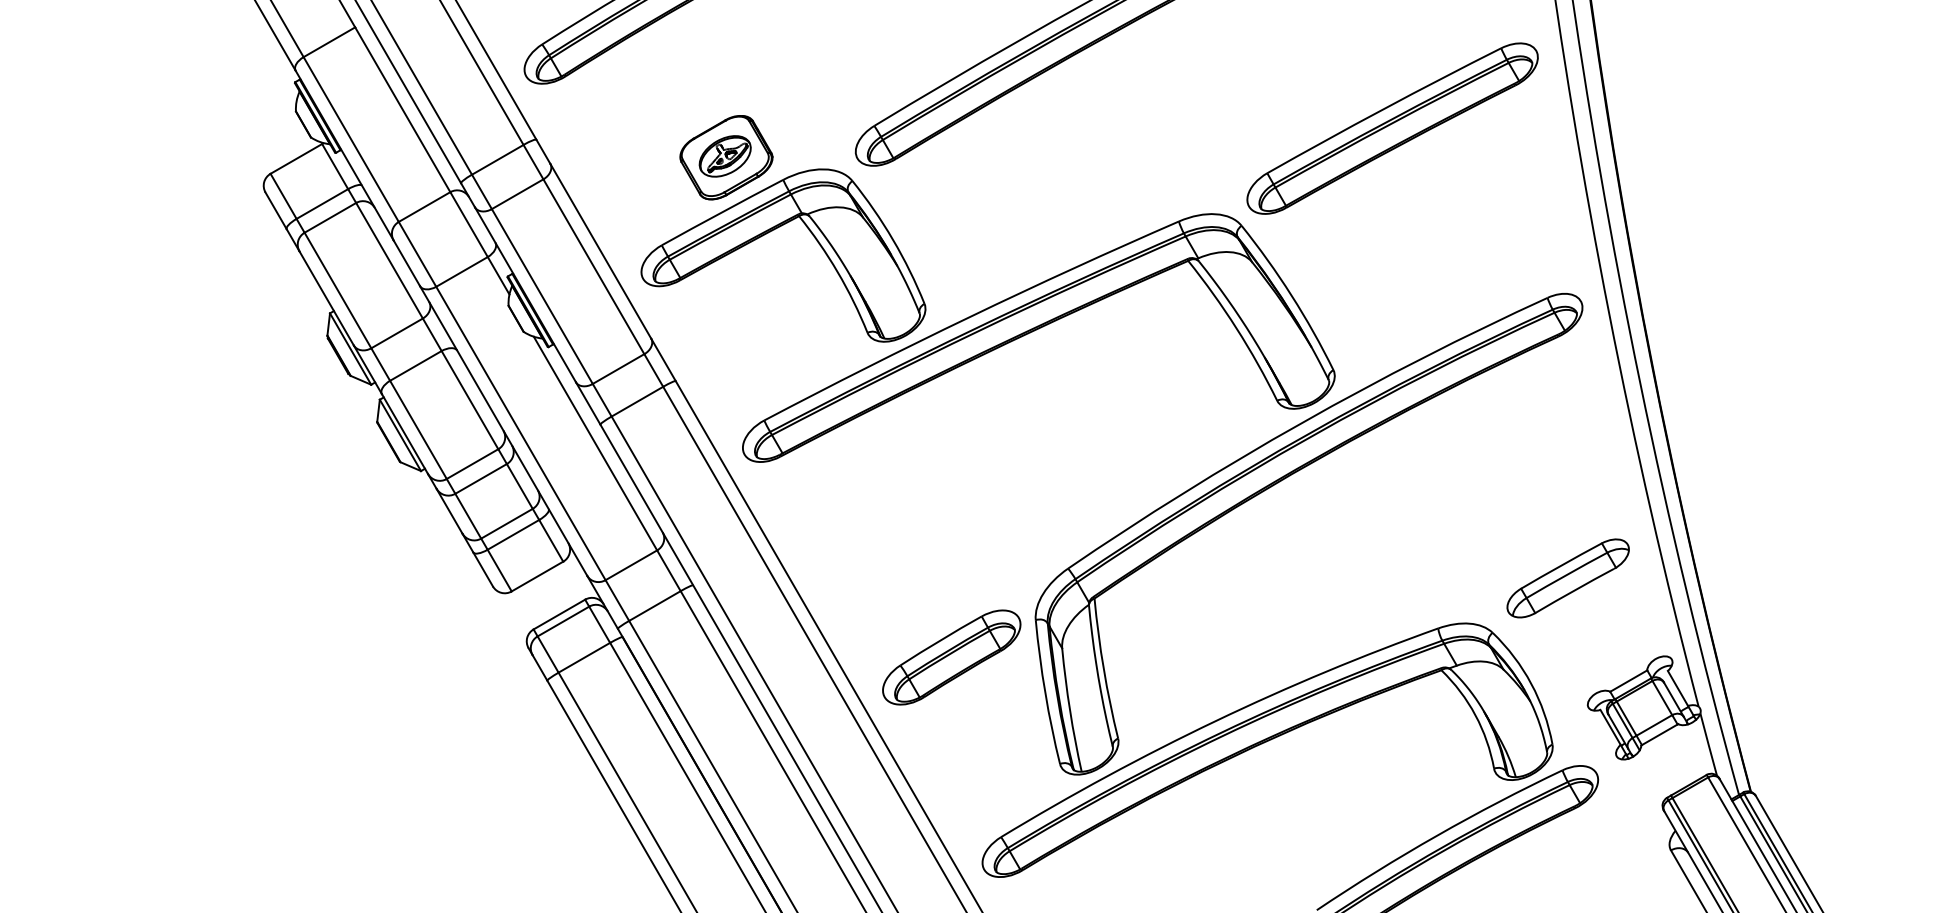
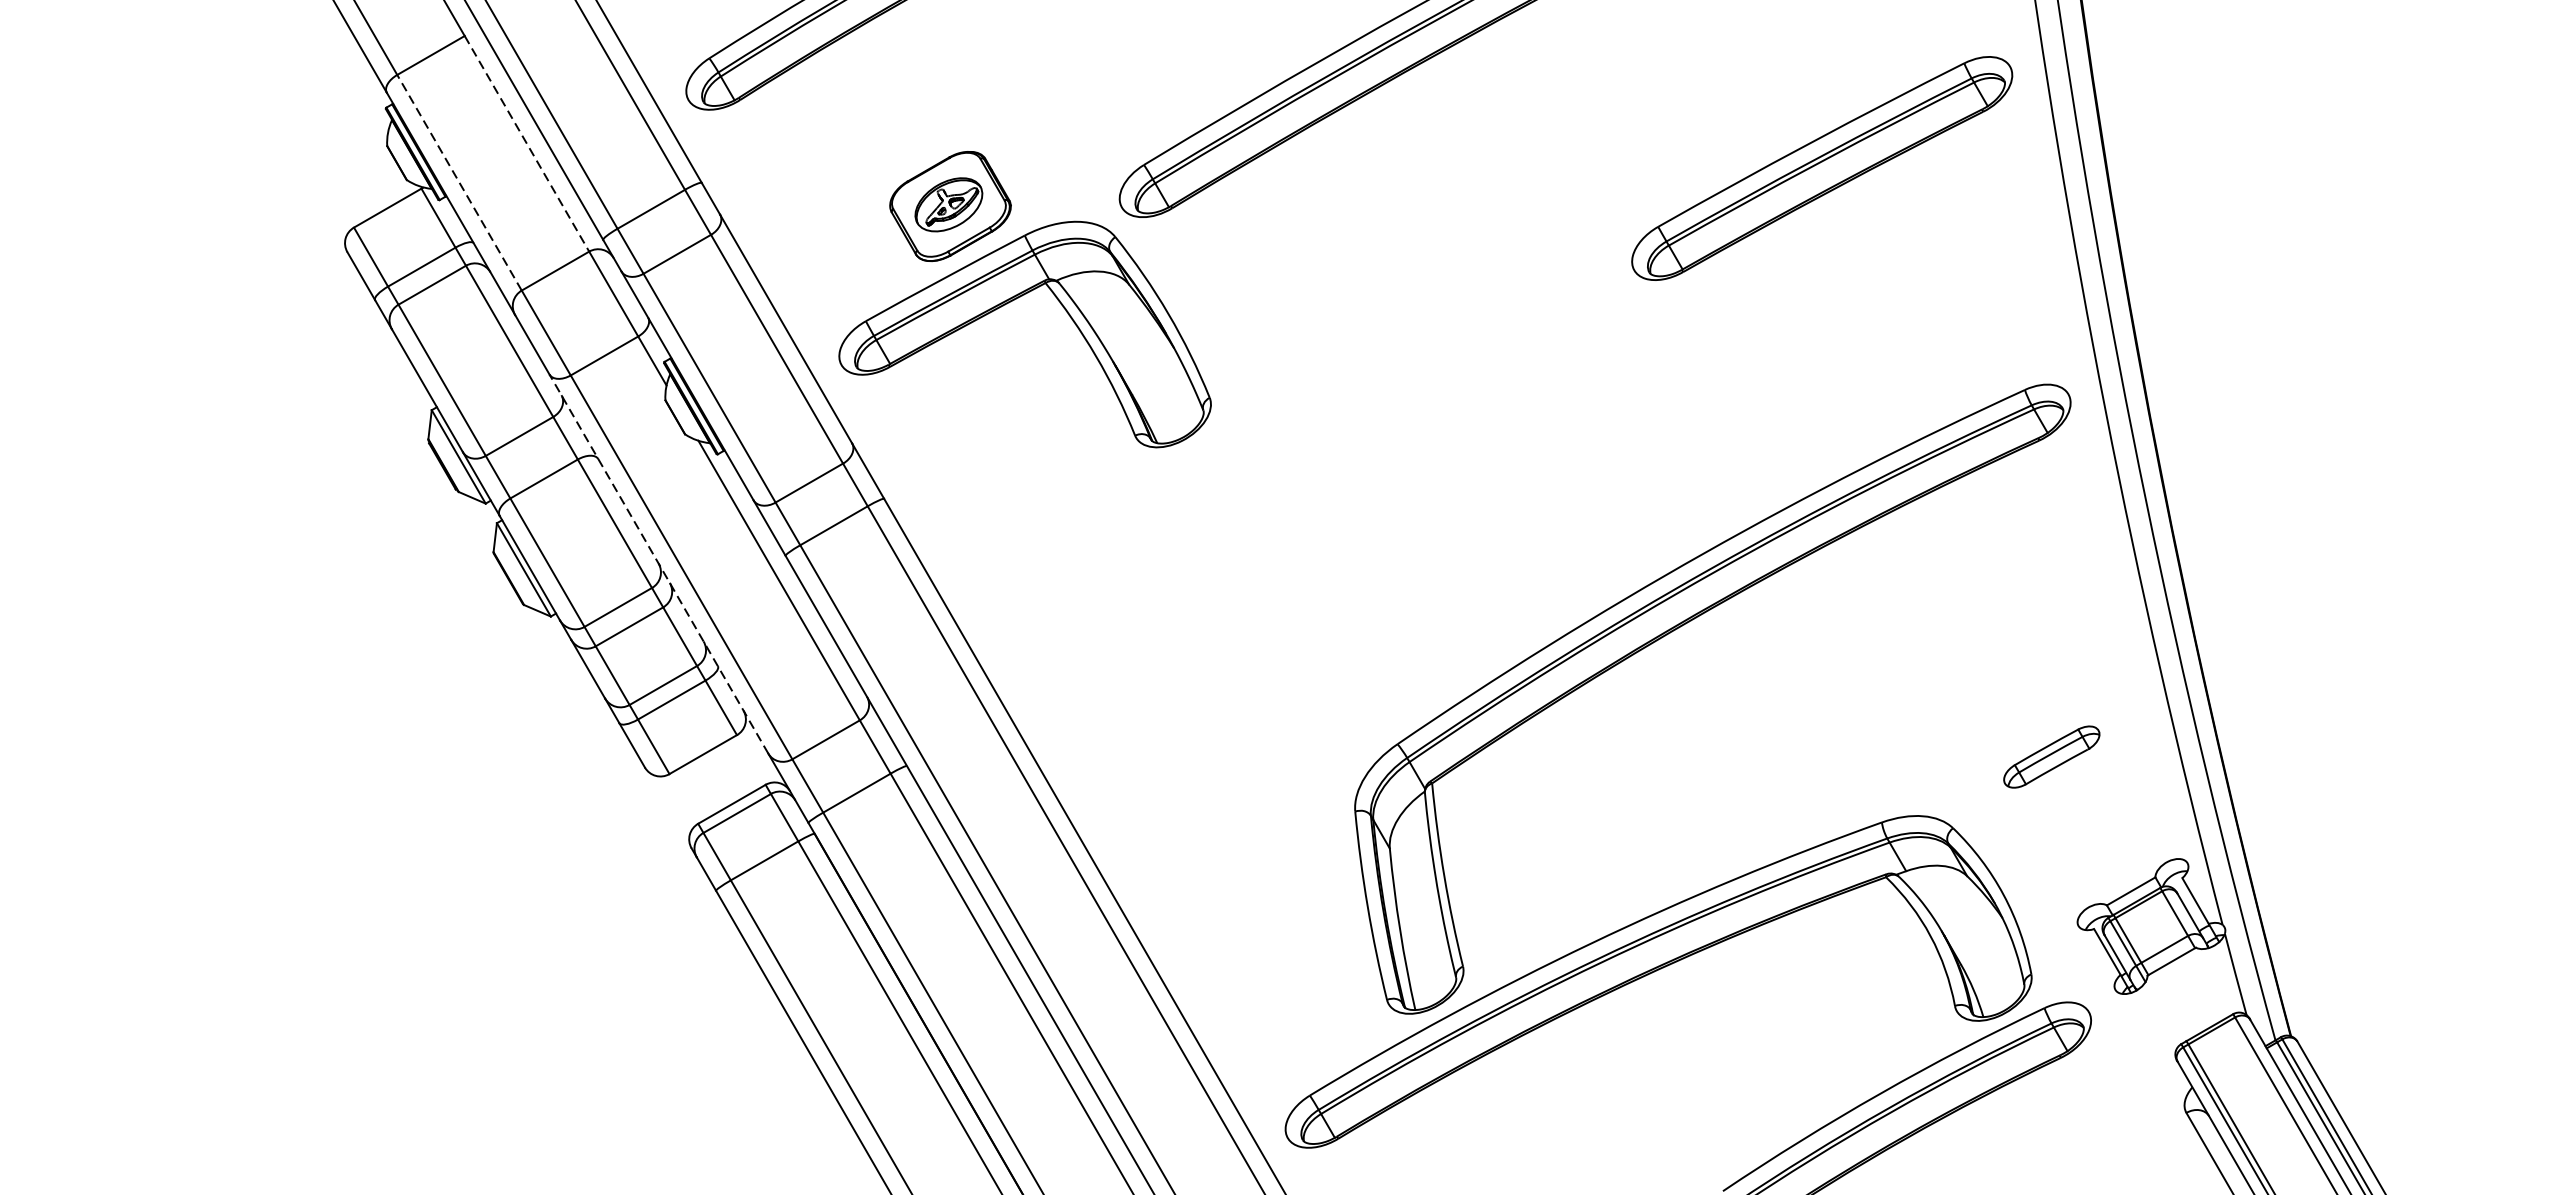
line: (403, 110) -> (527, 144), solid -> dashed
line: (350, 139) -> (458, 182), solid -> dashed
part: (1034, 331) -> (1353, 433), removed
line: (503, 430) -> (658, 563), solid -> dashed
part: (1567, 578) -> (2051, 757), size x0.6
part: (951, 657) -> (1244, 860), removed

